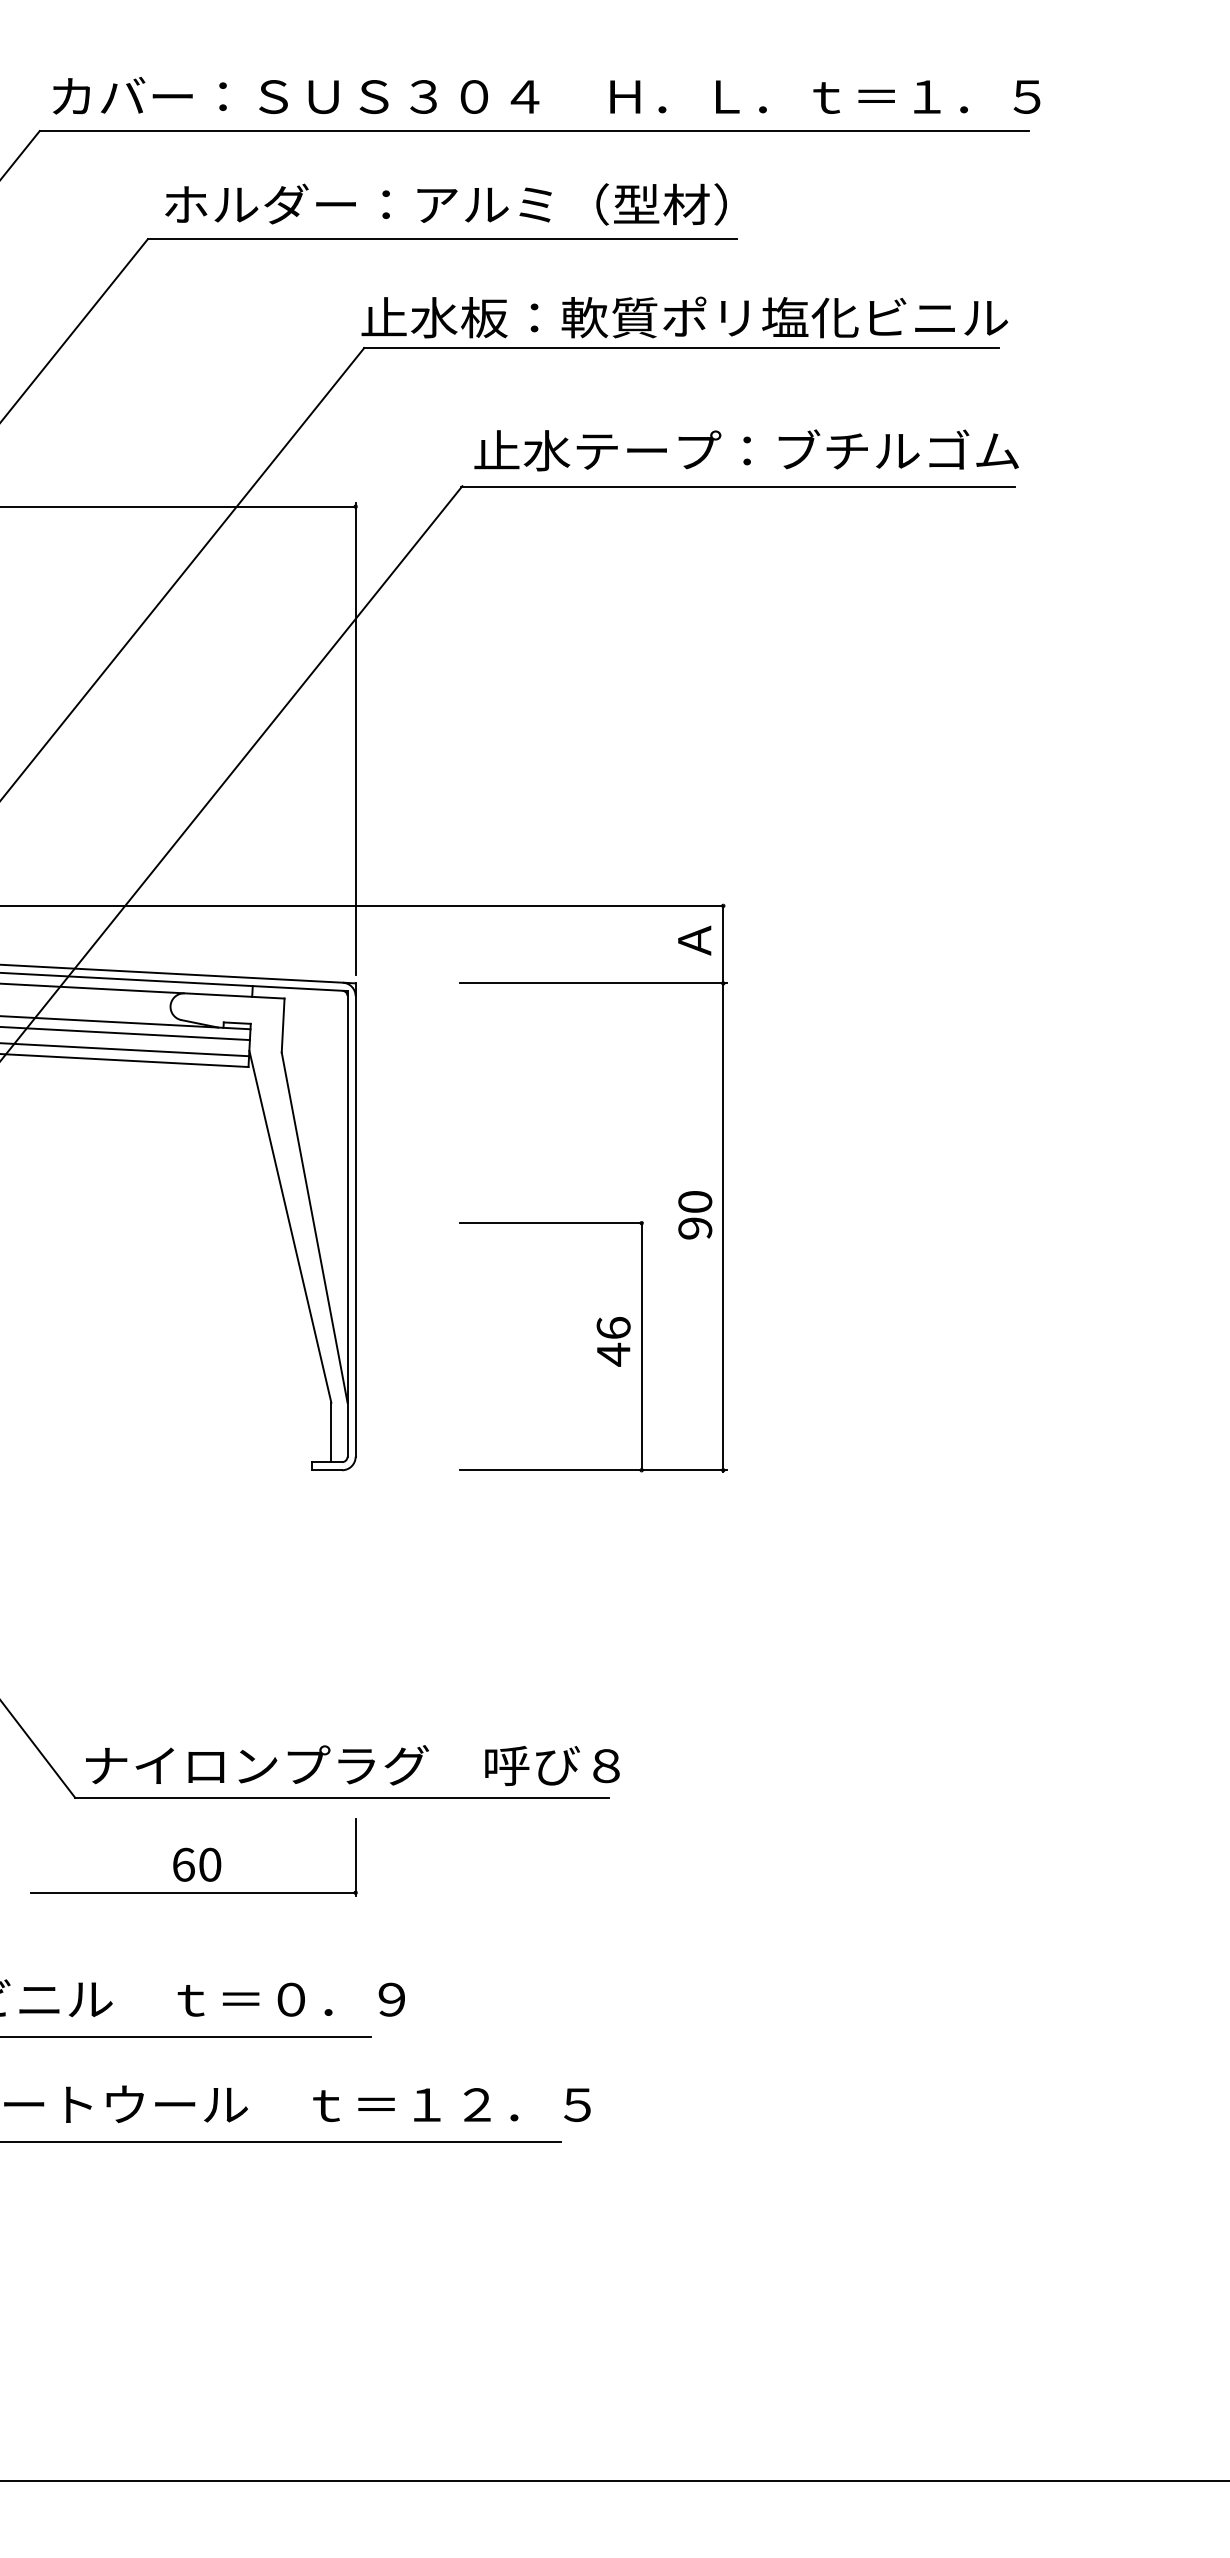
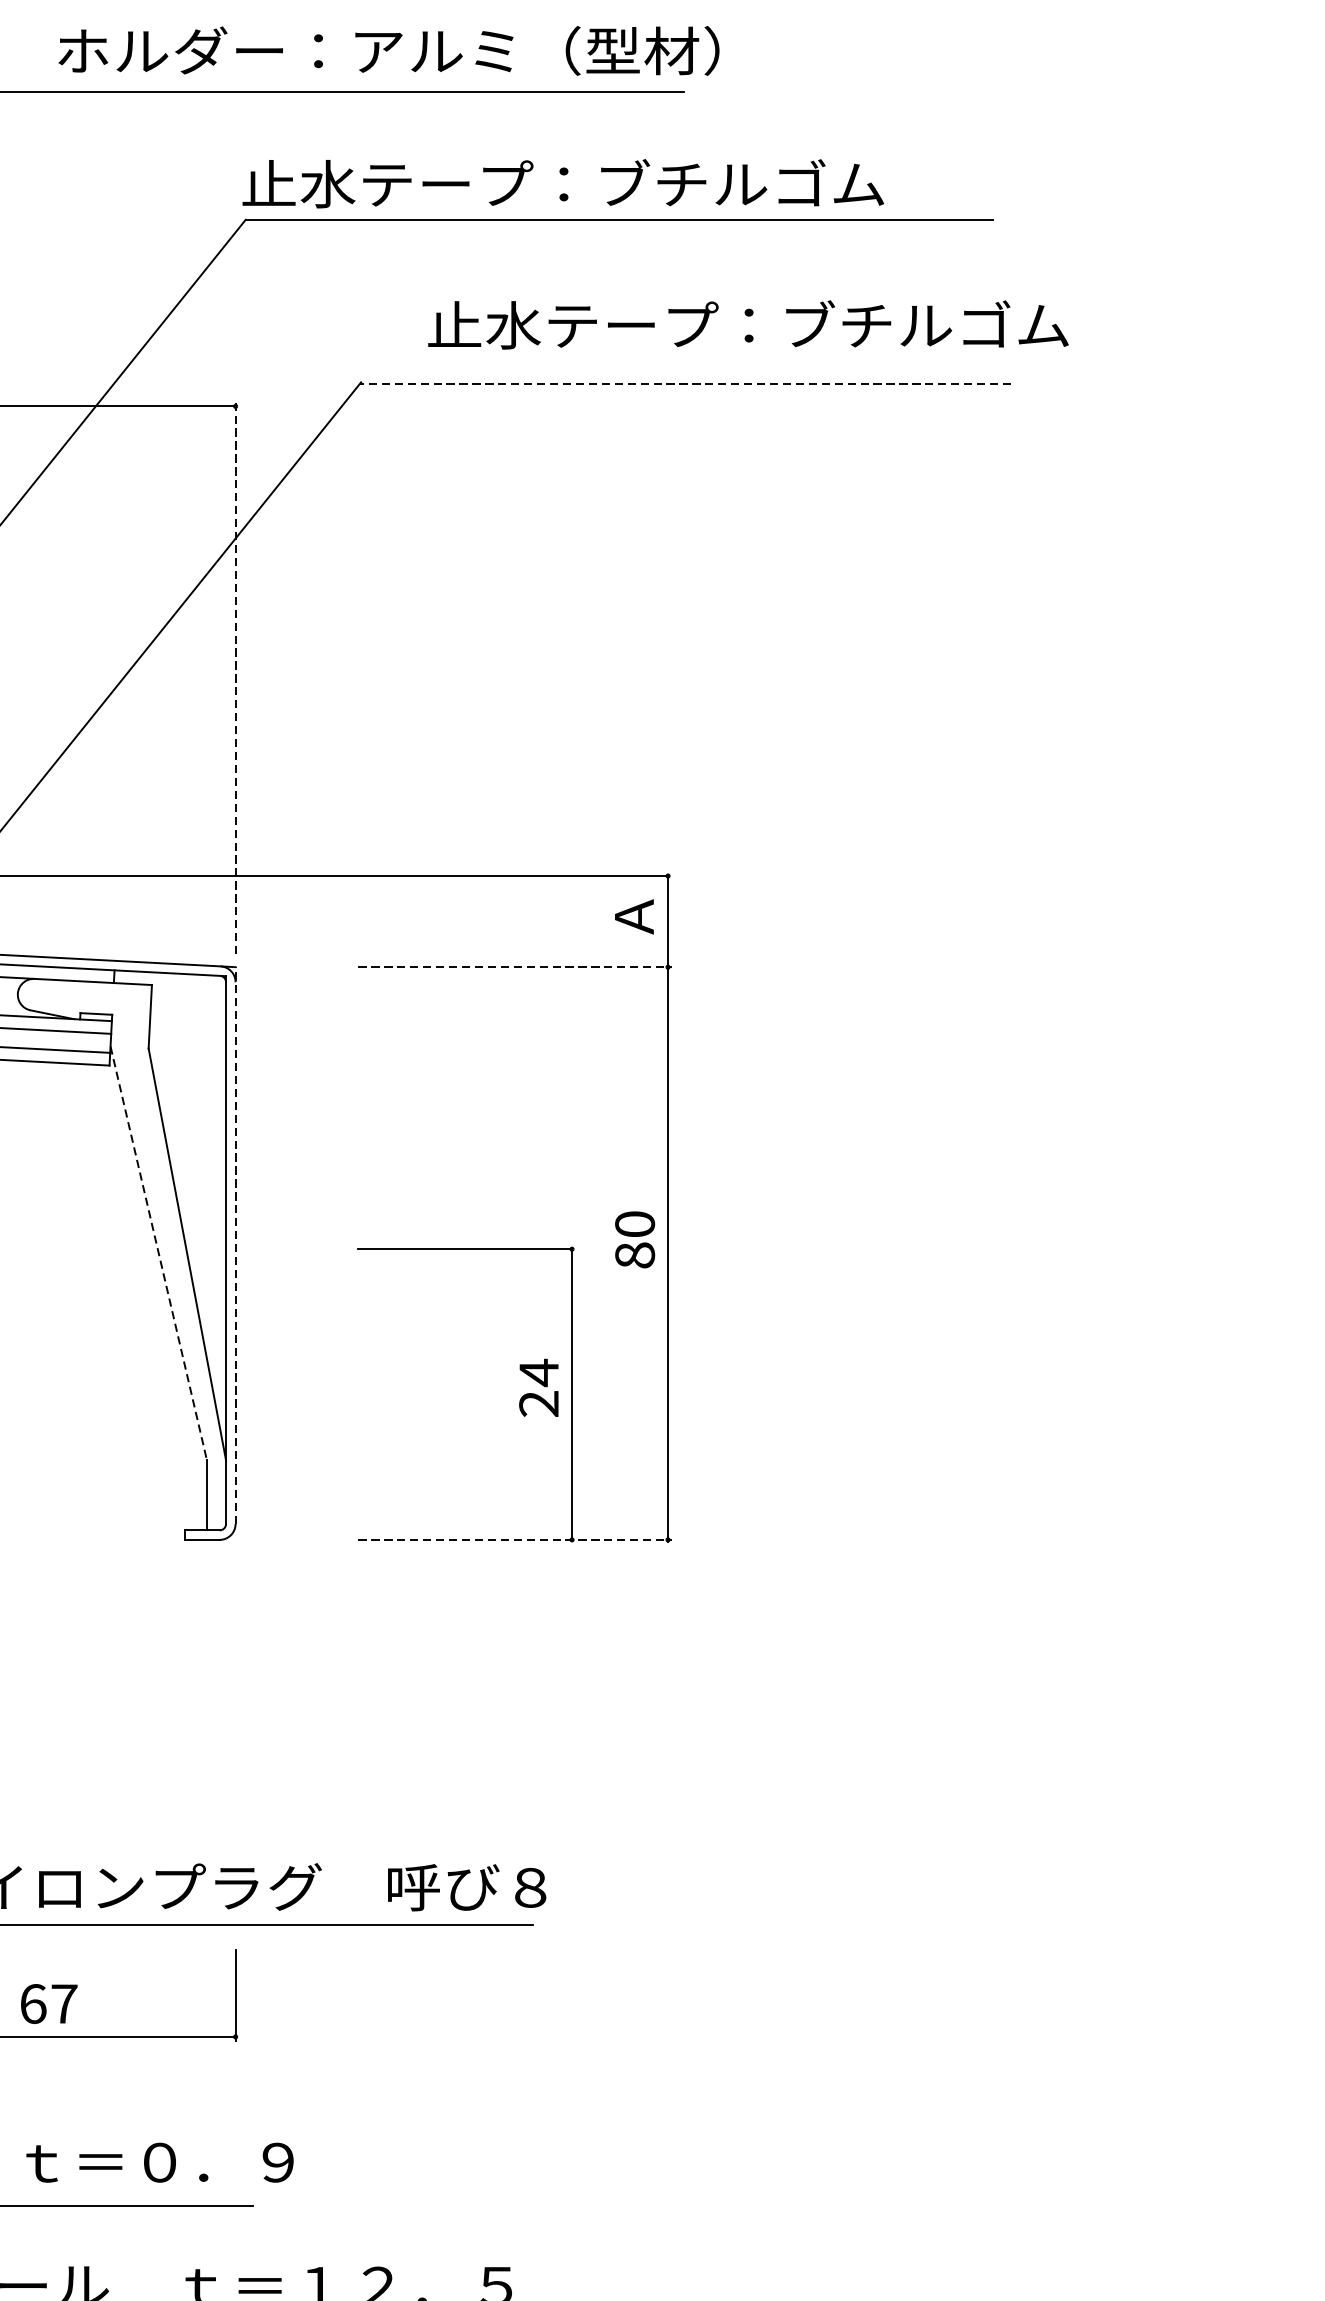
text: (445, 204) -> (388, 50), moved
text: (734, 317) -> (681, 183), 止水板：軟質ポリ塩化ビニル -> 止水テープ：ブチルゴム
text: (746, 450) -> (748, 325), moved
line: (738, 487) -> (685, 383), solid -> dashed
line: (355, 739) -> (235, 680), solid -> dashed
line: (593, 983) -> (515, 967), solid -> dashed
line: (355, 1220) -> (235, 1246), solid -> dashed
line: (290, 1226) -> (158, 1253), solid -> dashed
text: (695, 1228) -> (635, 1255), 90 -> 80
text: (613, 1341) -> (538, 1388), 46 -> 24
line: (593, 1470) -> (515, 1540), solid -> dashed
text: (210, 1864) -> (64, 2003), 60 -> 67

